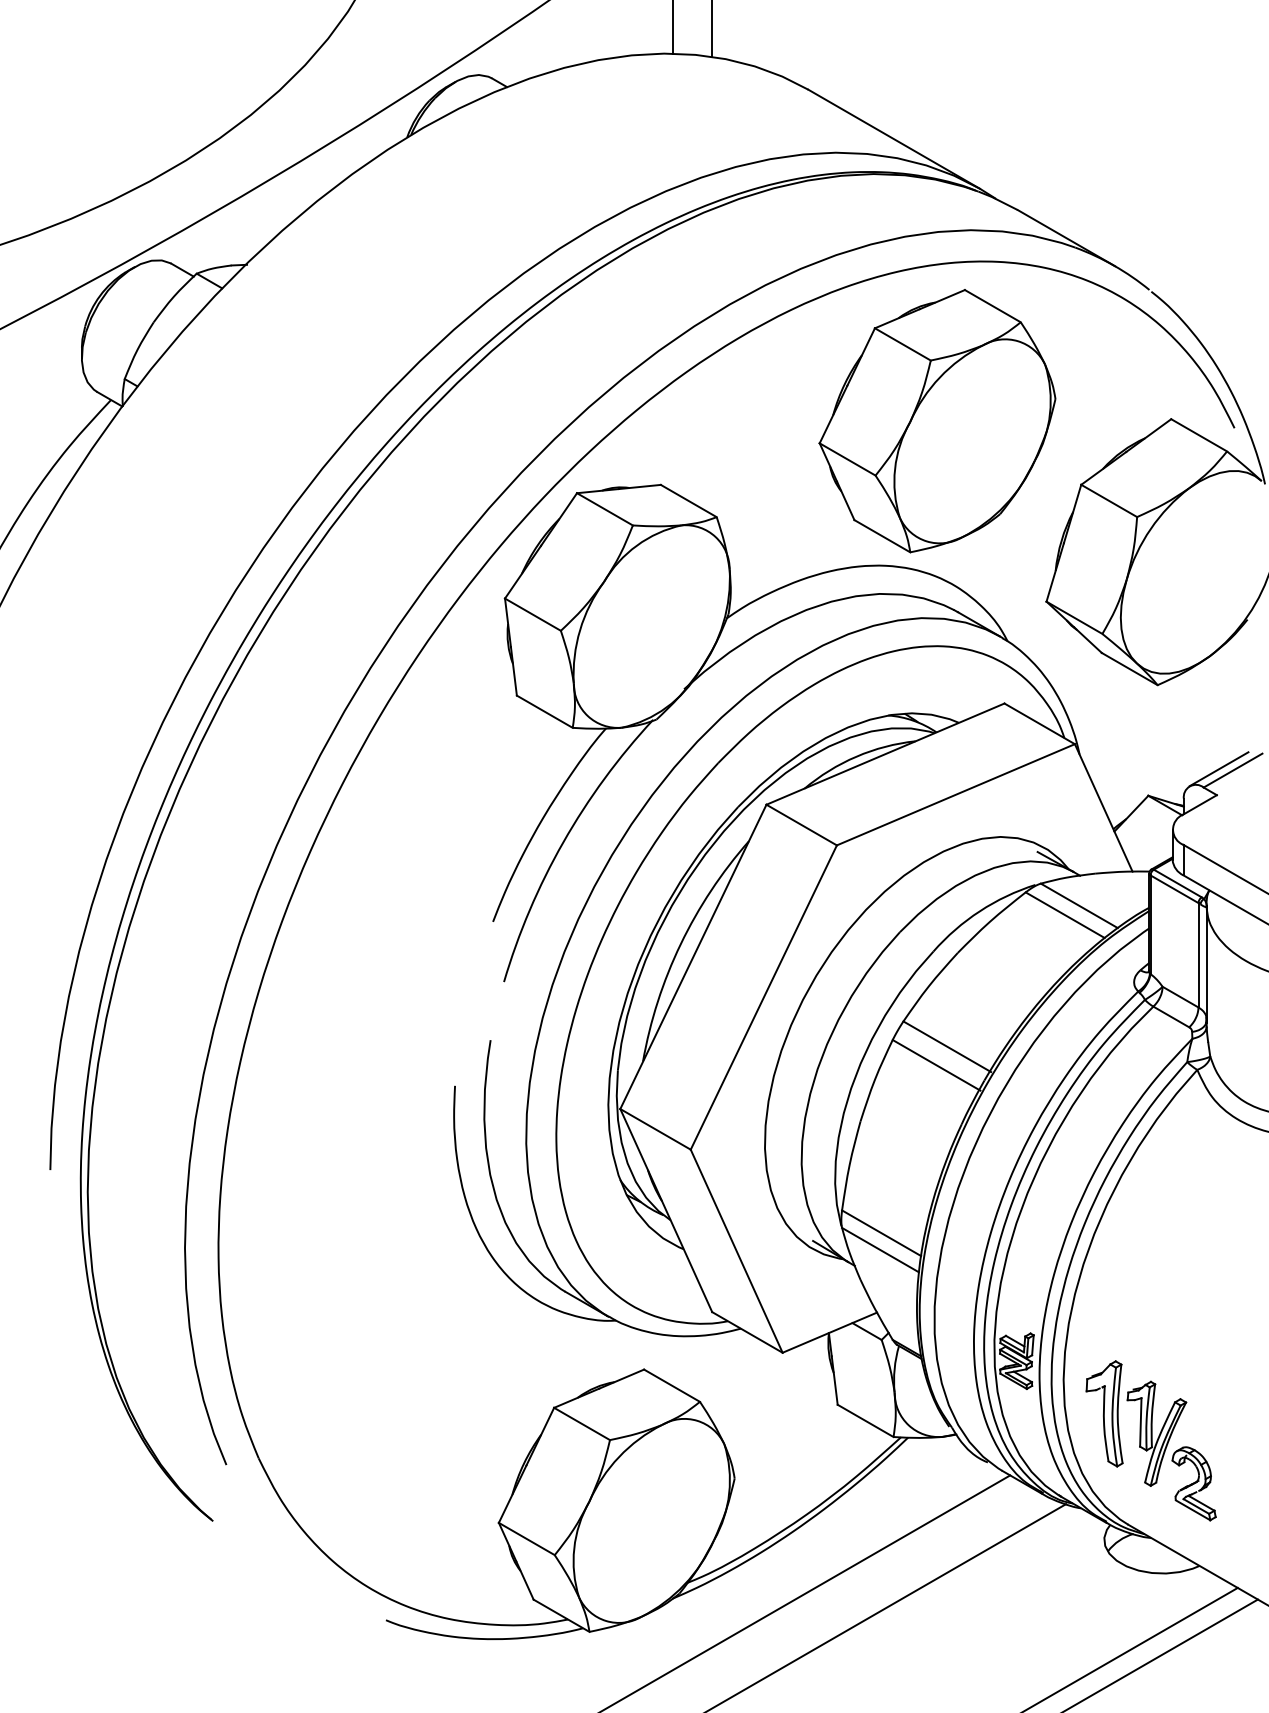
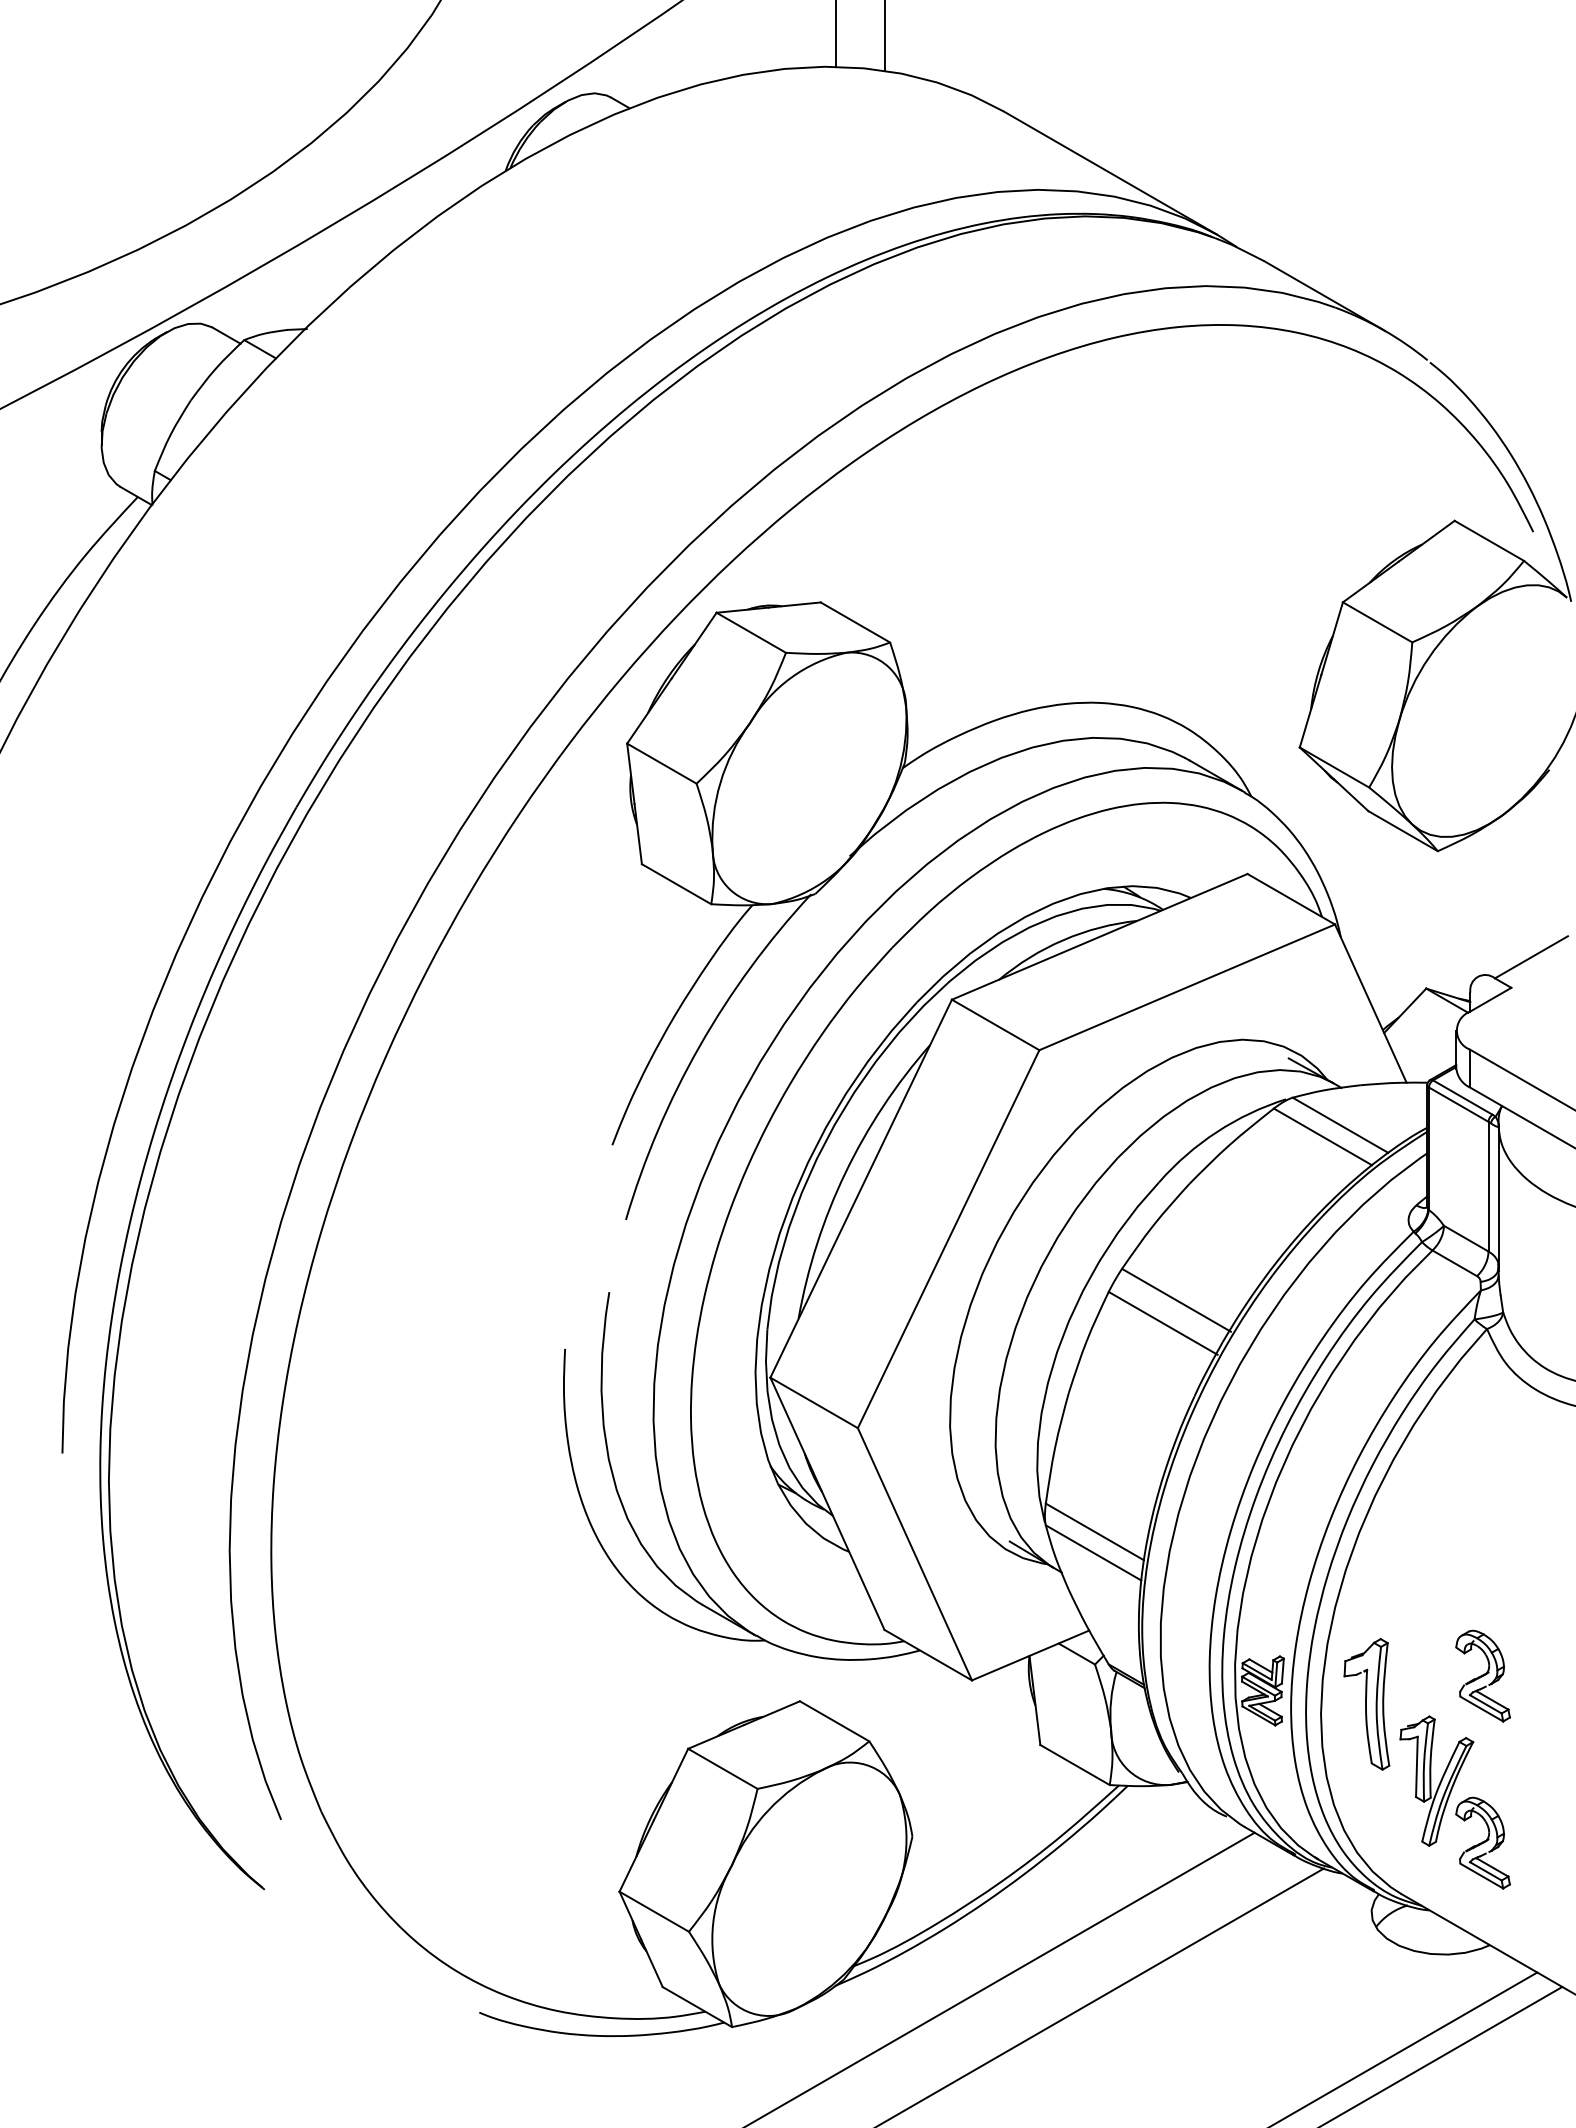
part: (937, 421) -> (1164, 523), removed
line: (1218, 769) -> (1513, 955), removed
part: (1193, 1348) -> (1482, 1675), added
part: (1104, 1414) -> (1366, 1704), moved

